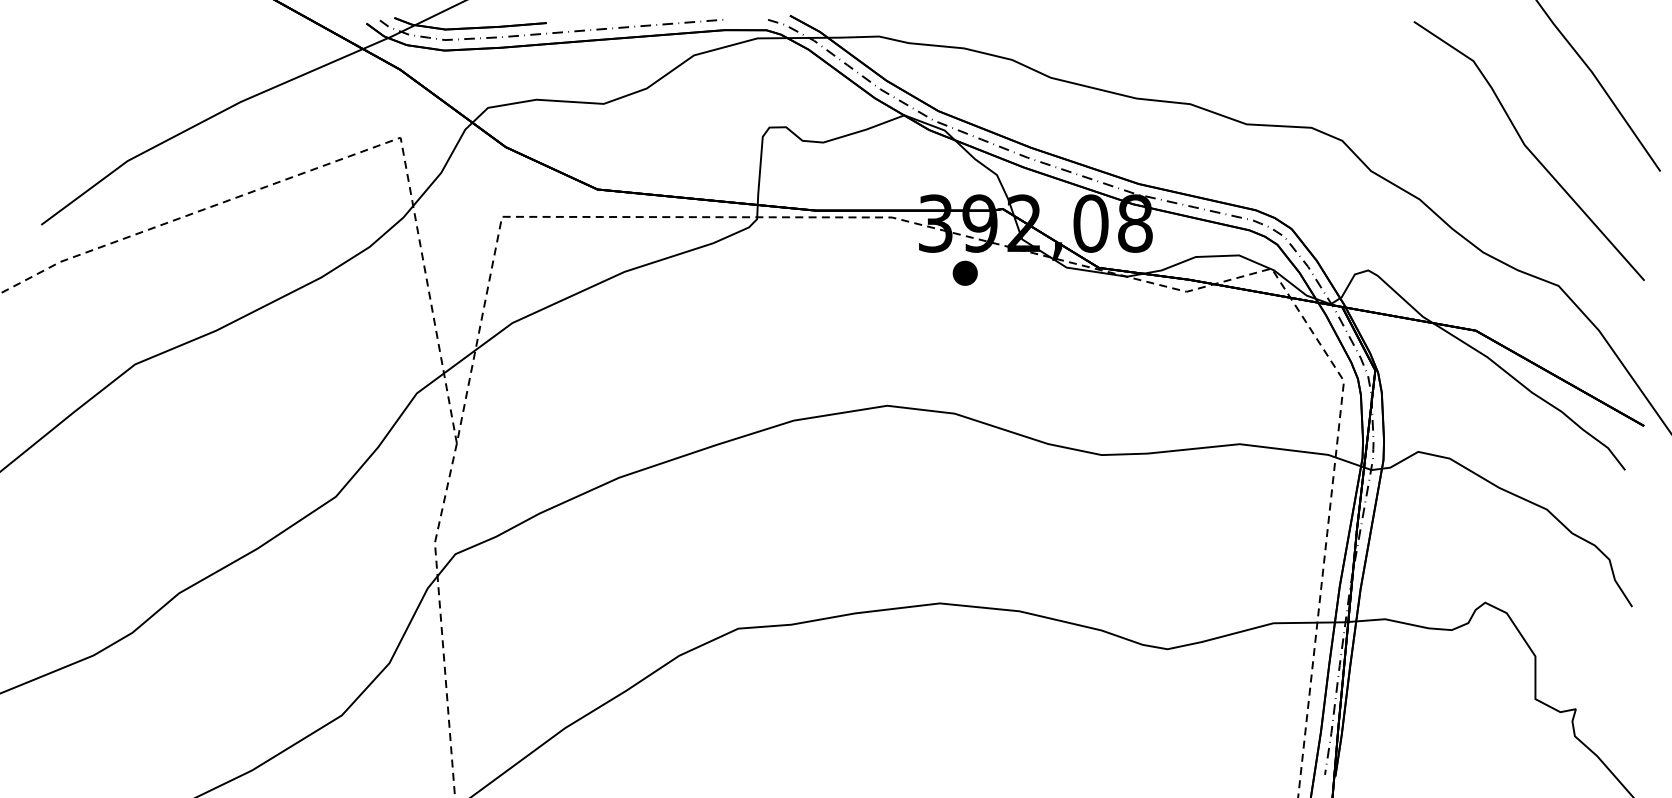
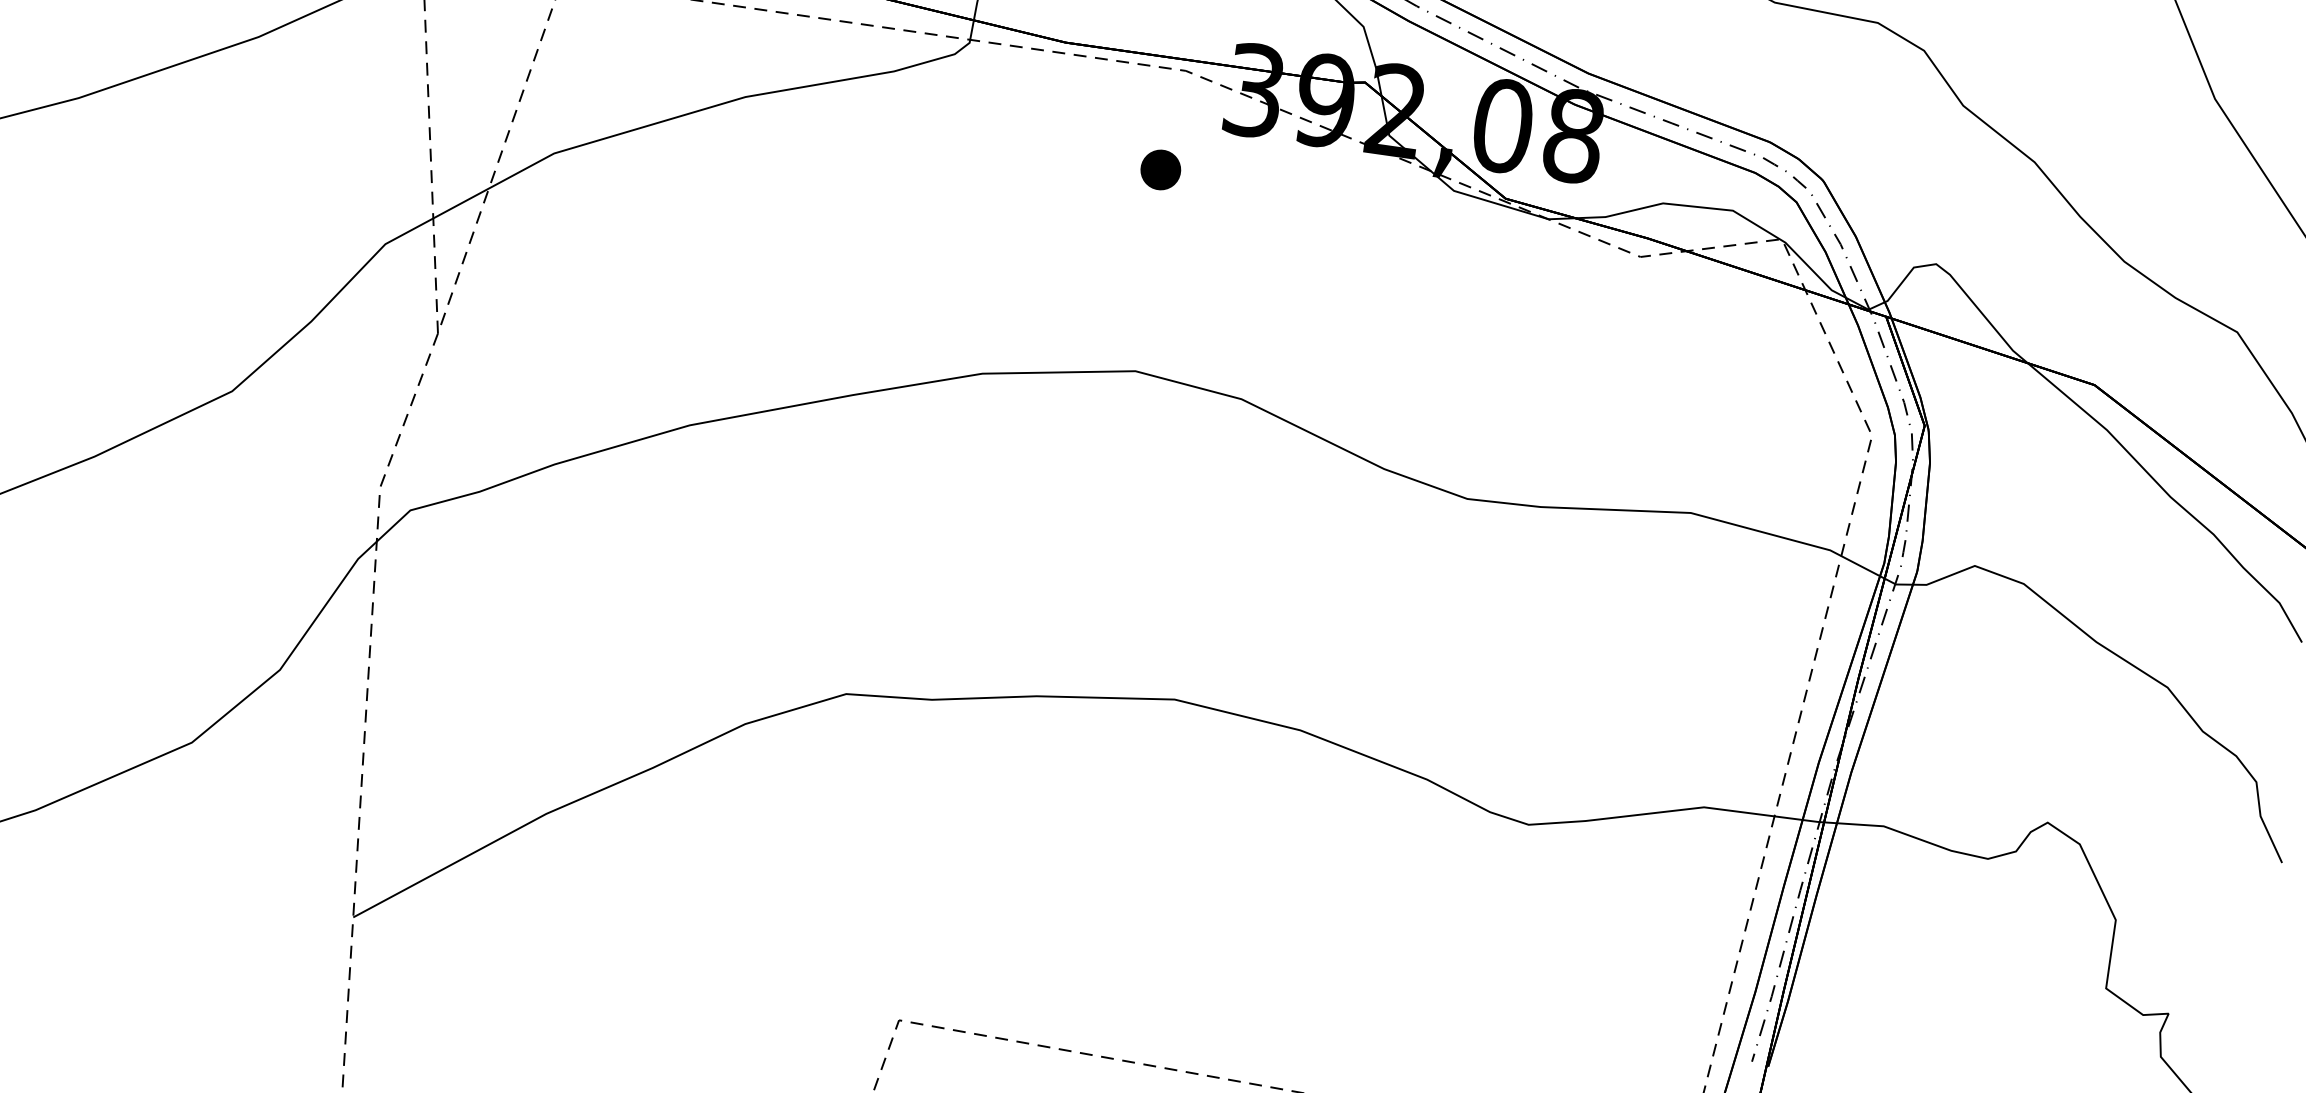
part: (964, 272) -> (1159, 168), moved

